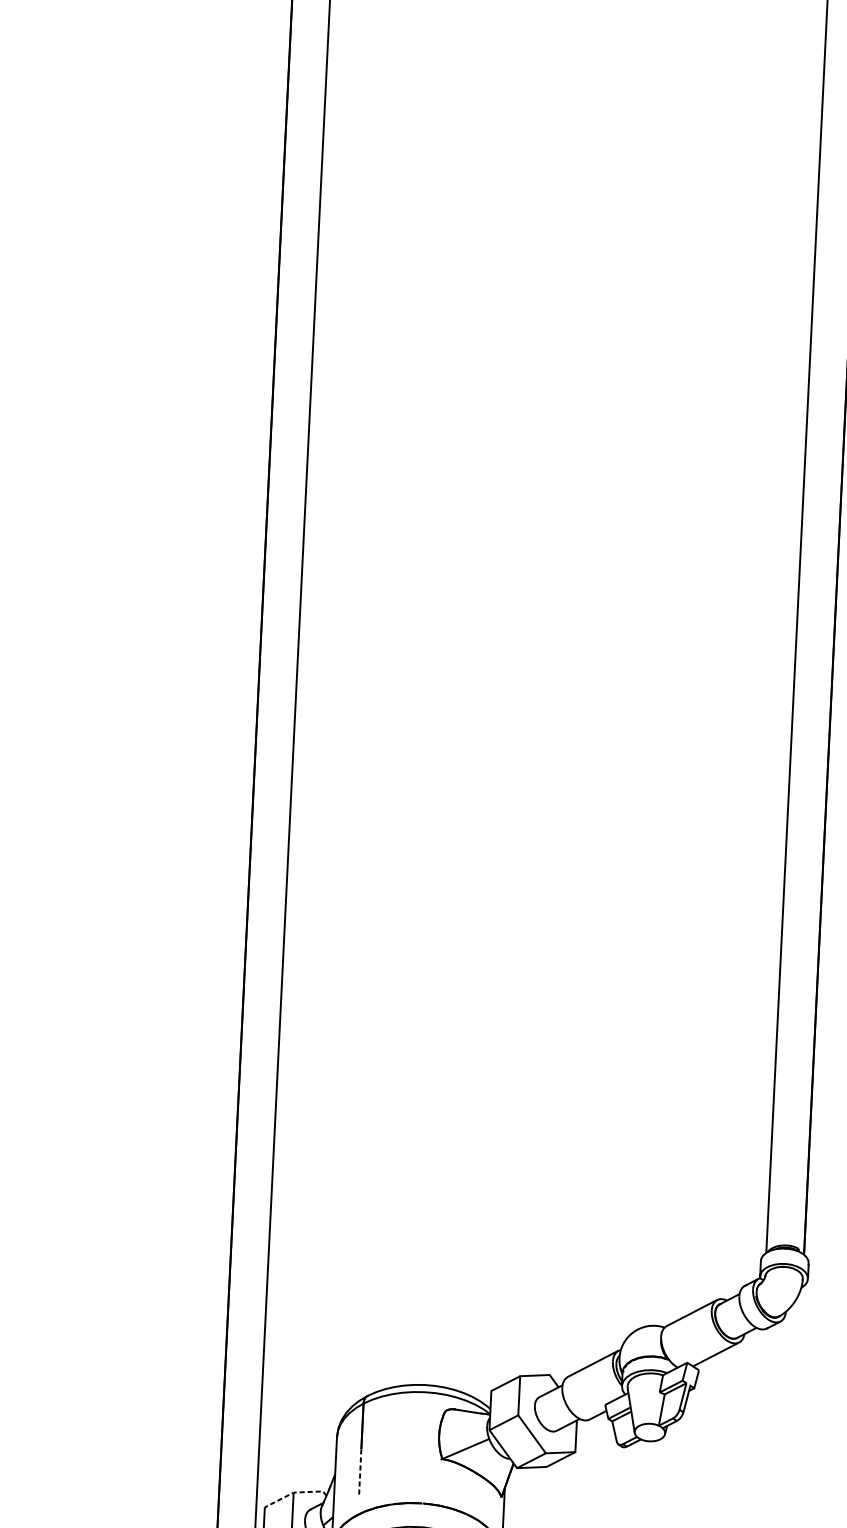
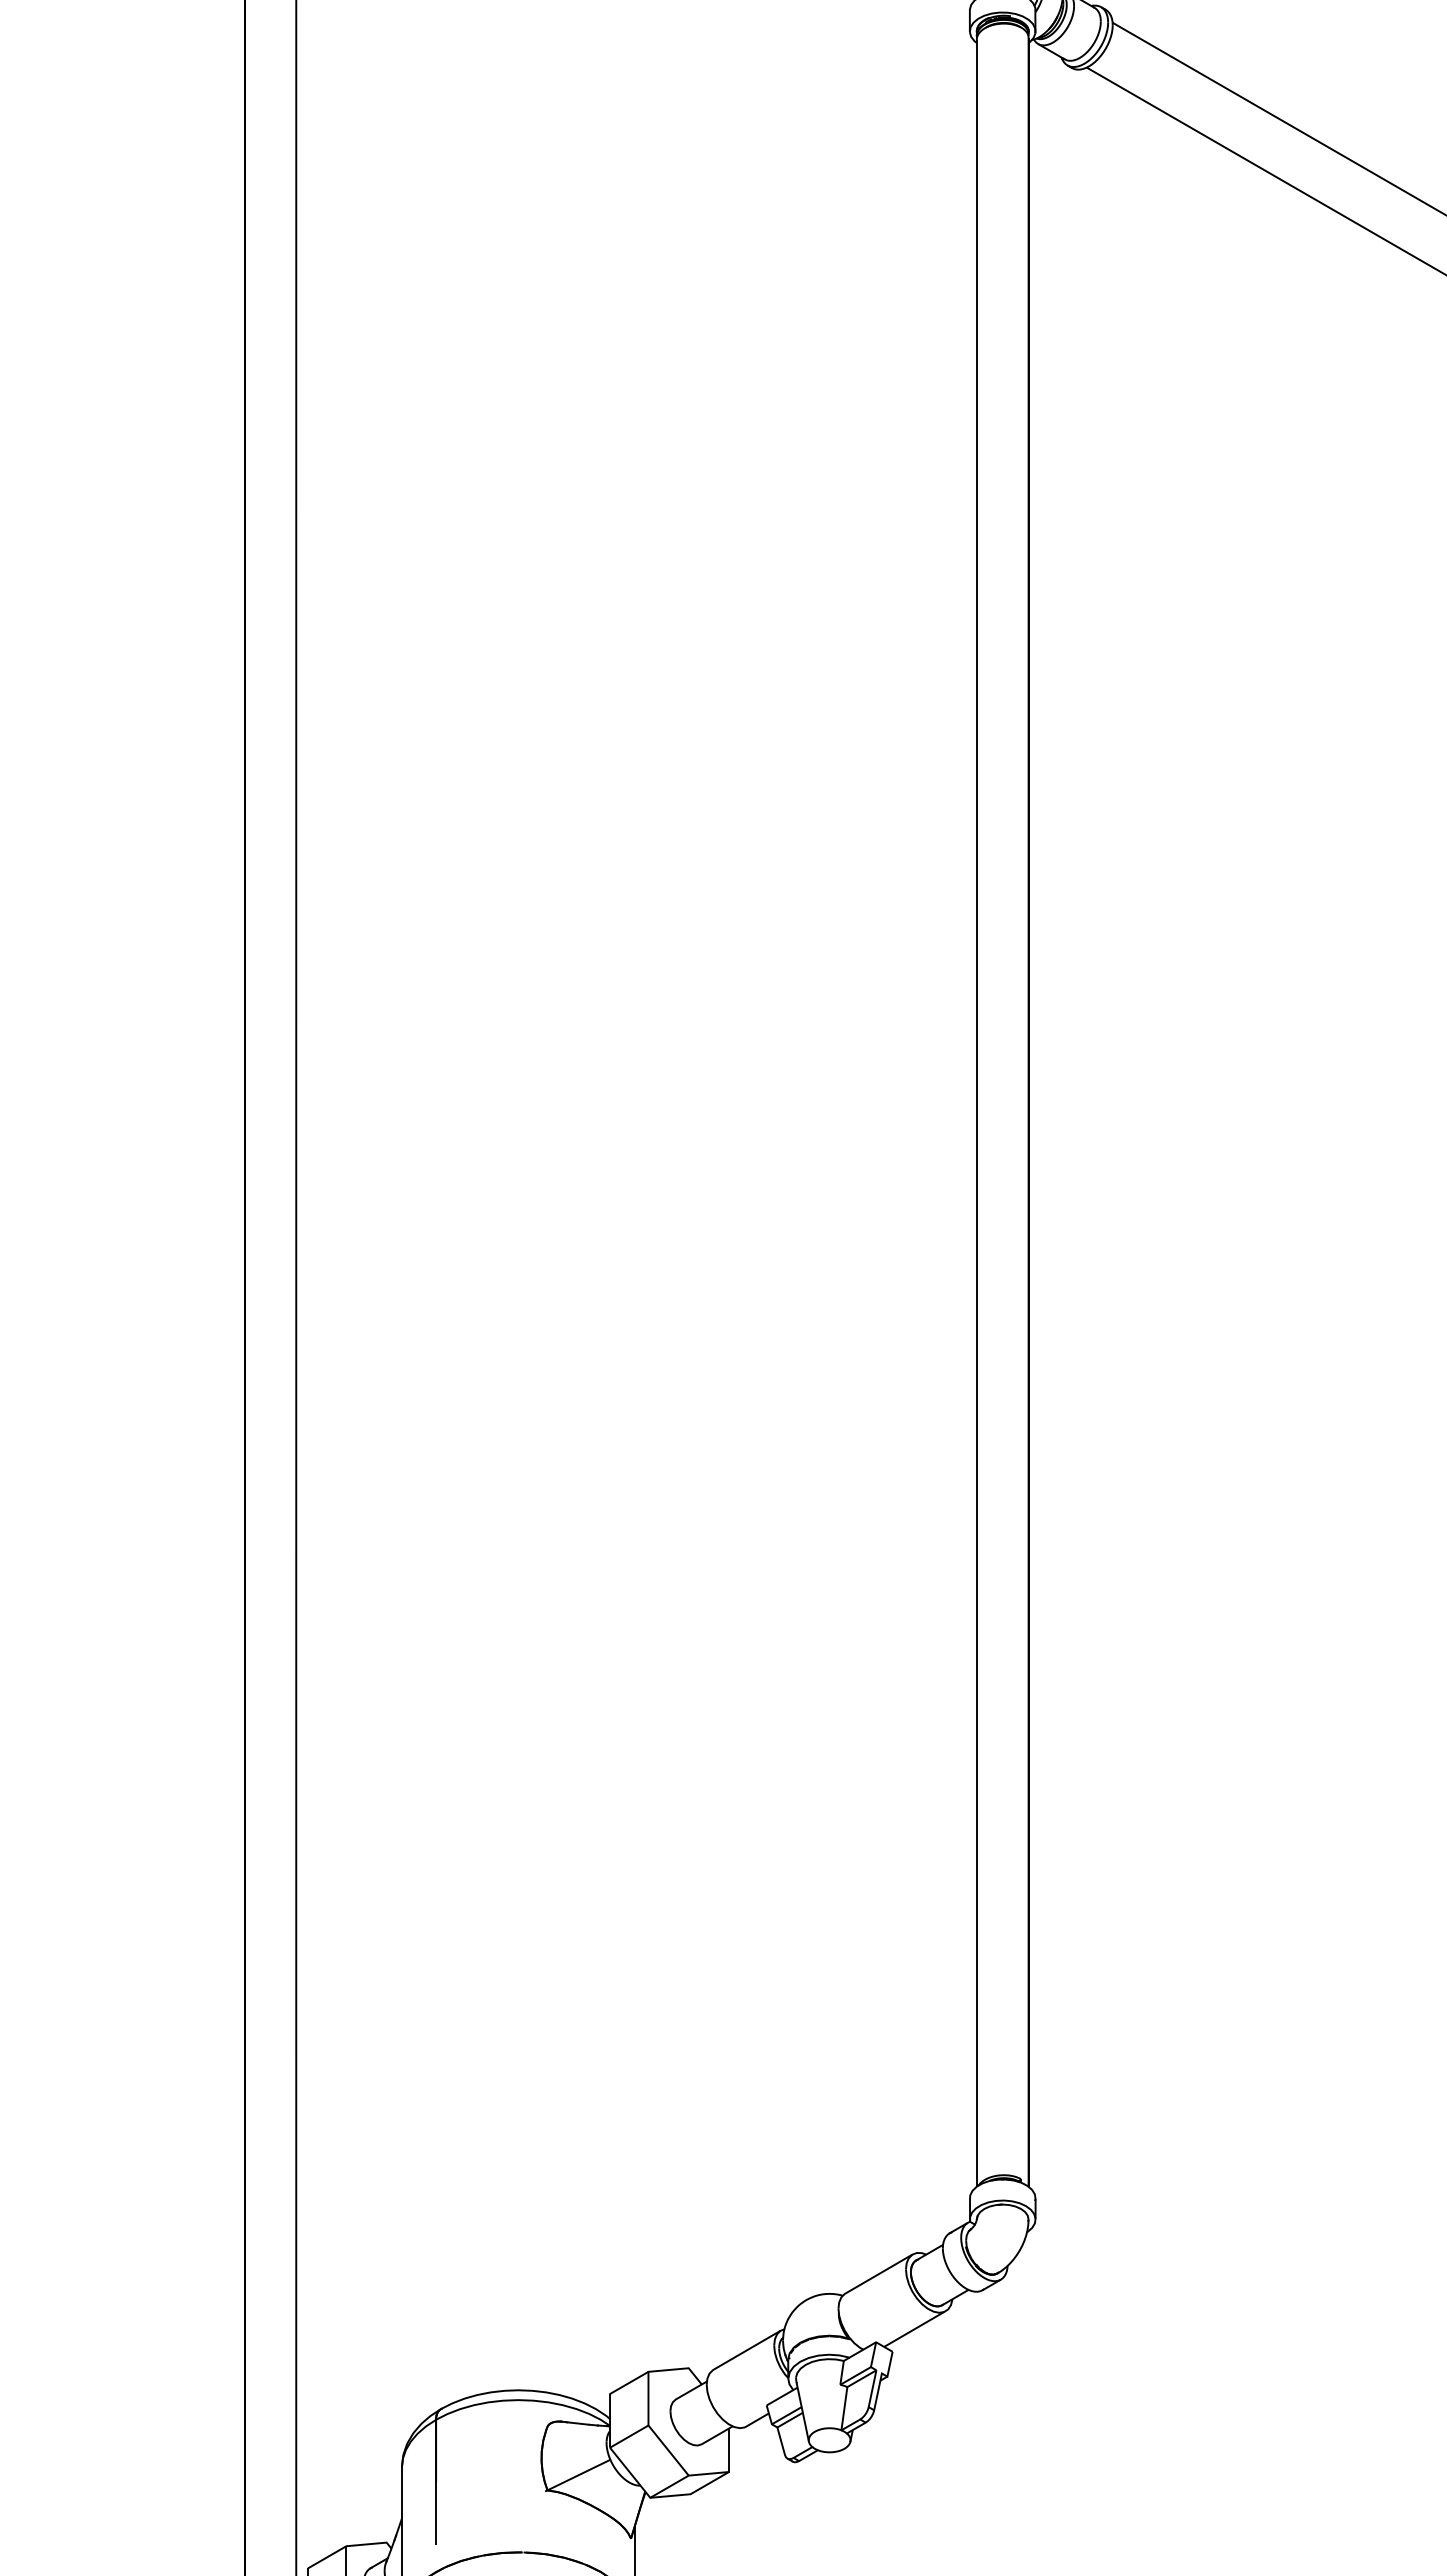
line: (360, 1471) -> (436, 2512), dashed -> solid
line: (295, 1492) -> (348, 2546), dashed -> solid

